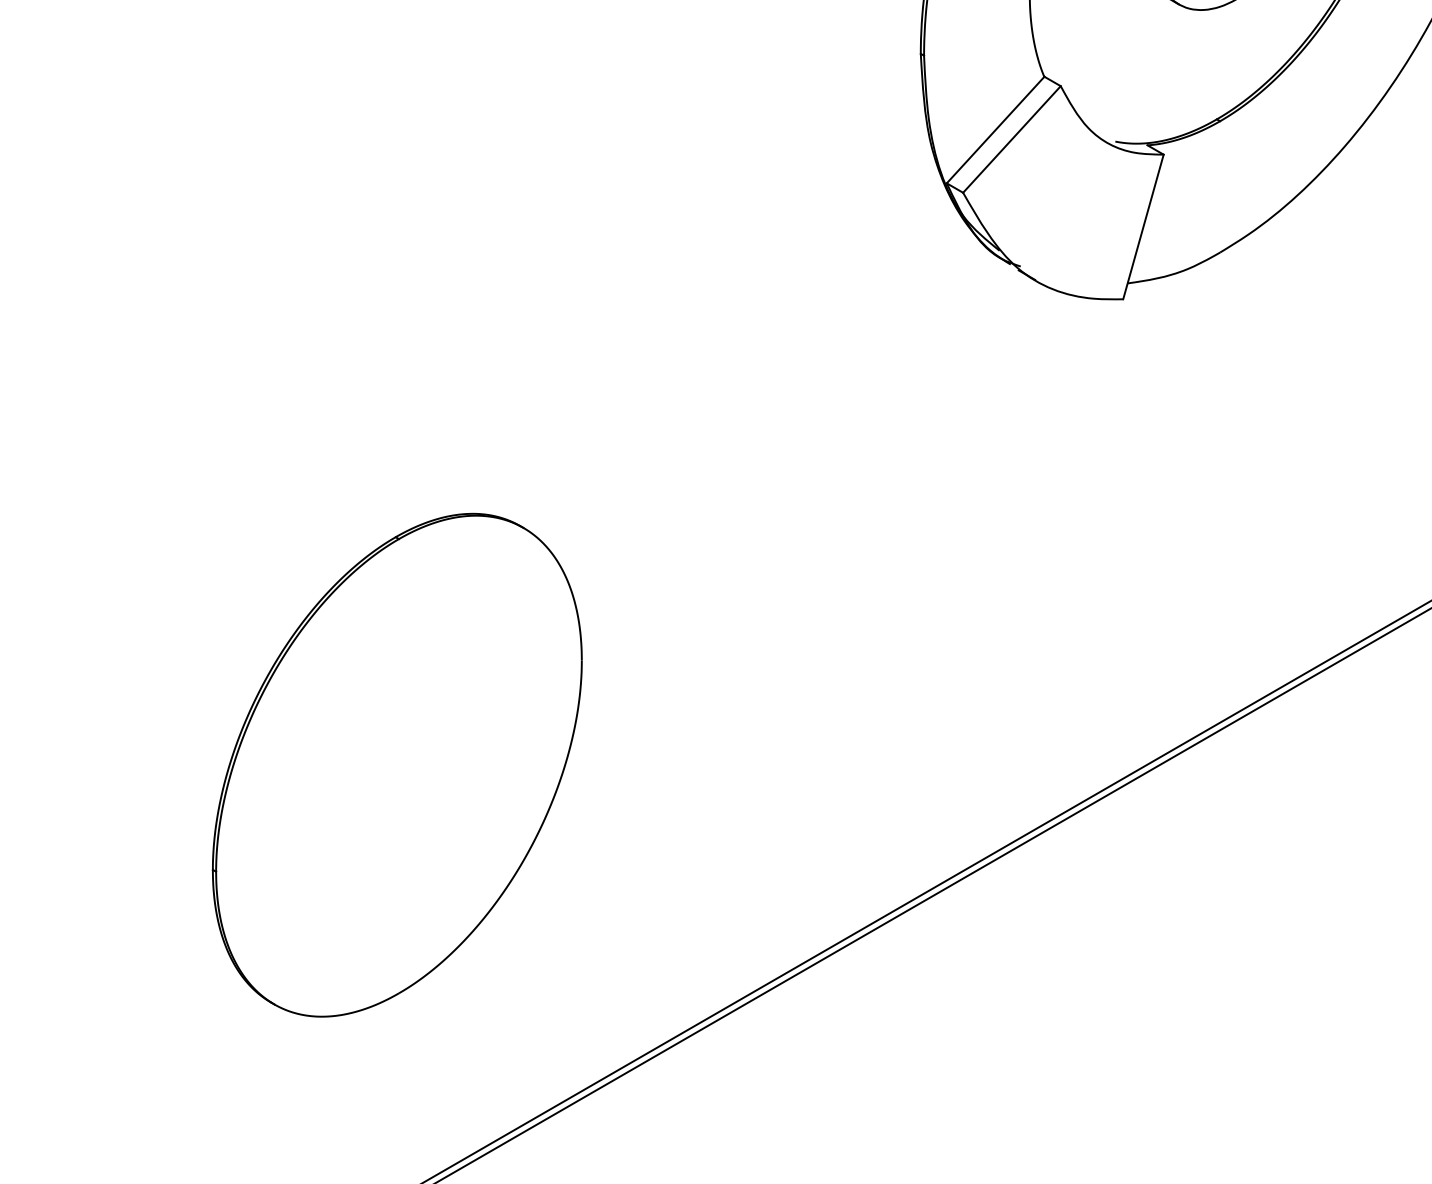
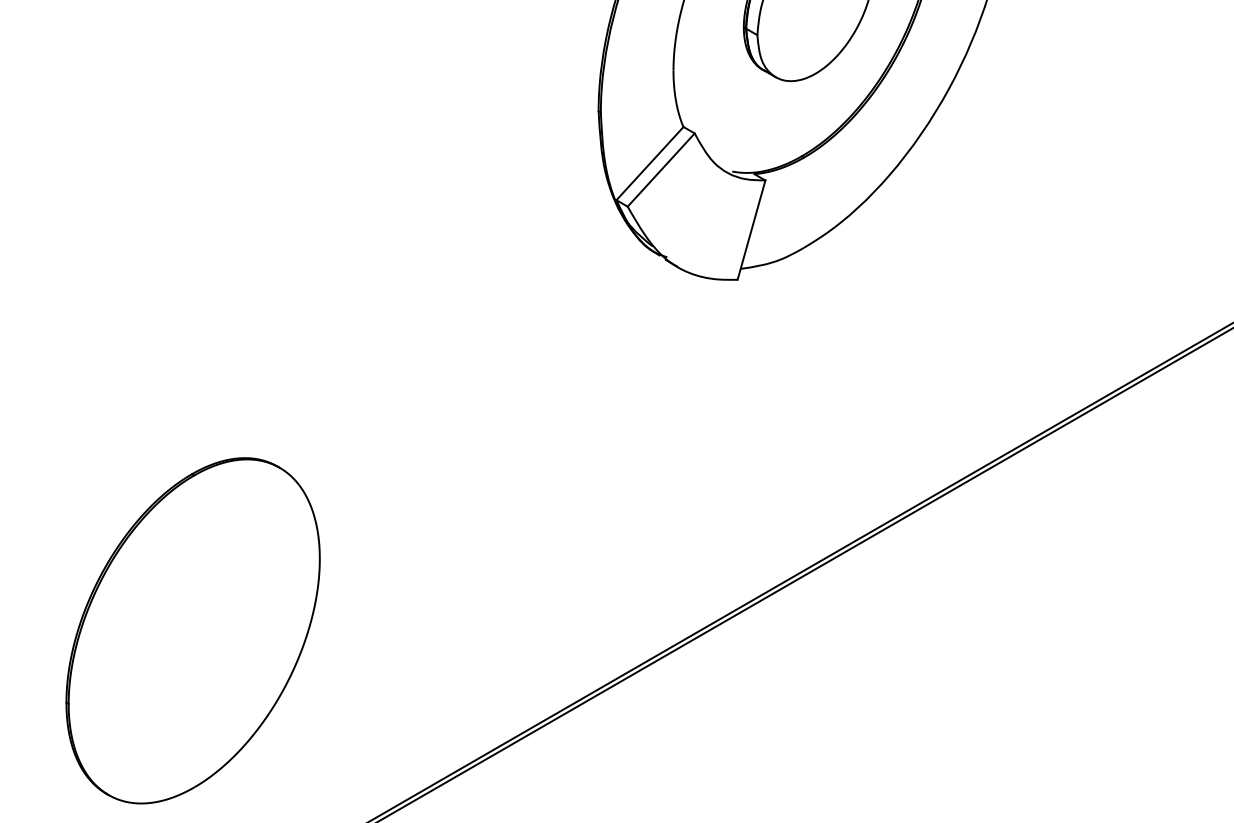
part: (396, 764) -> (192, 630), moved

